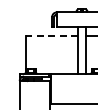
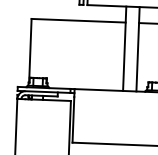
line: (51, 36) -> (77, 21), dashed -> solid

